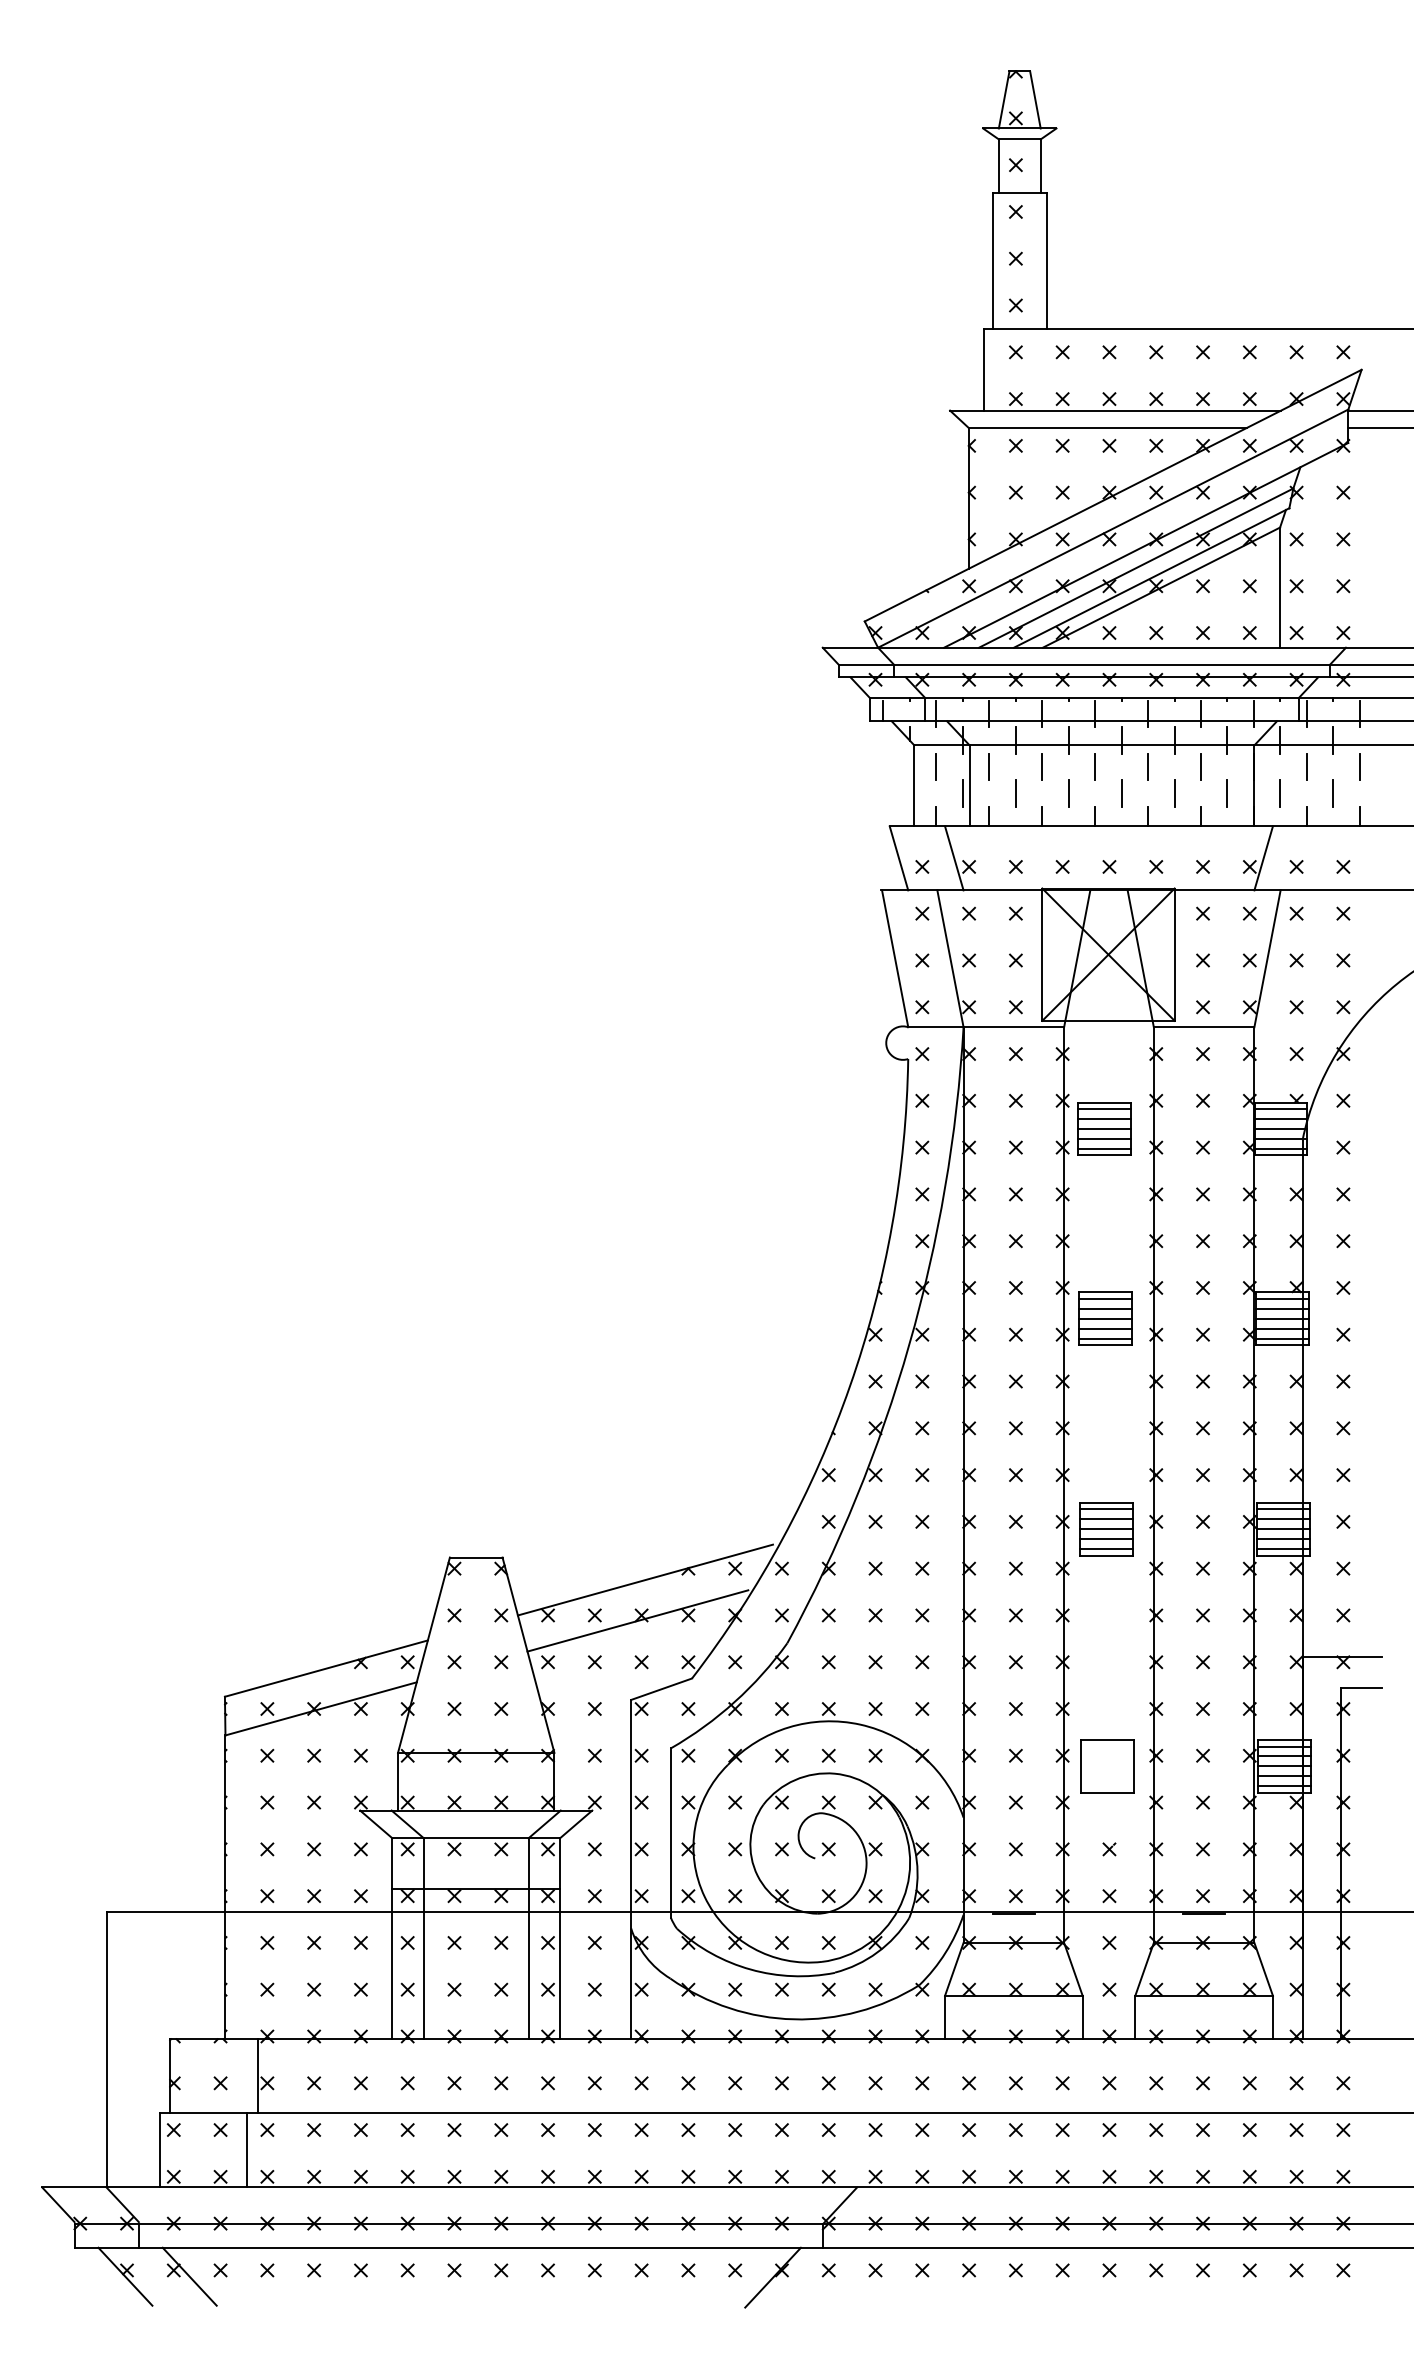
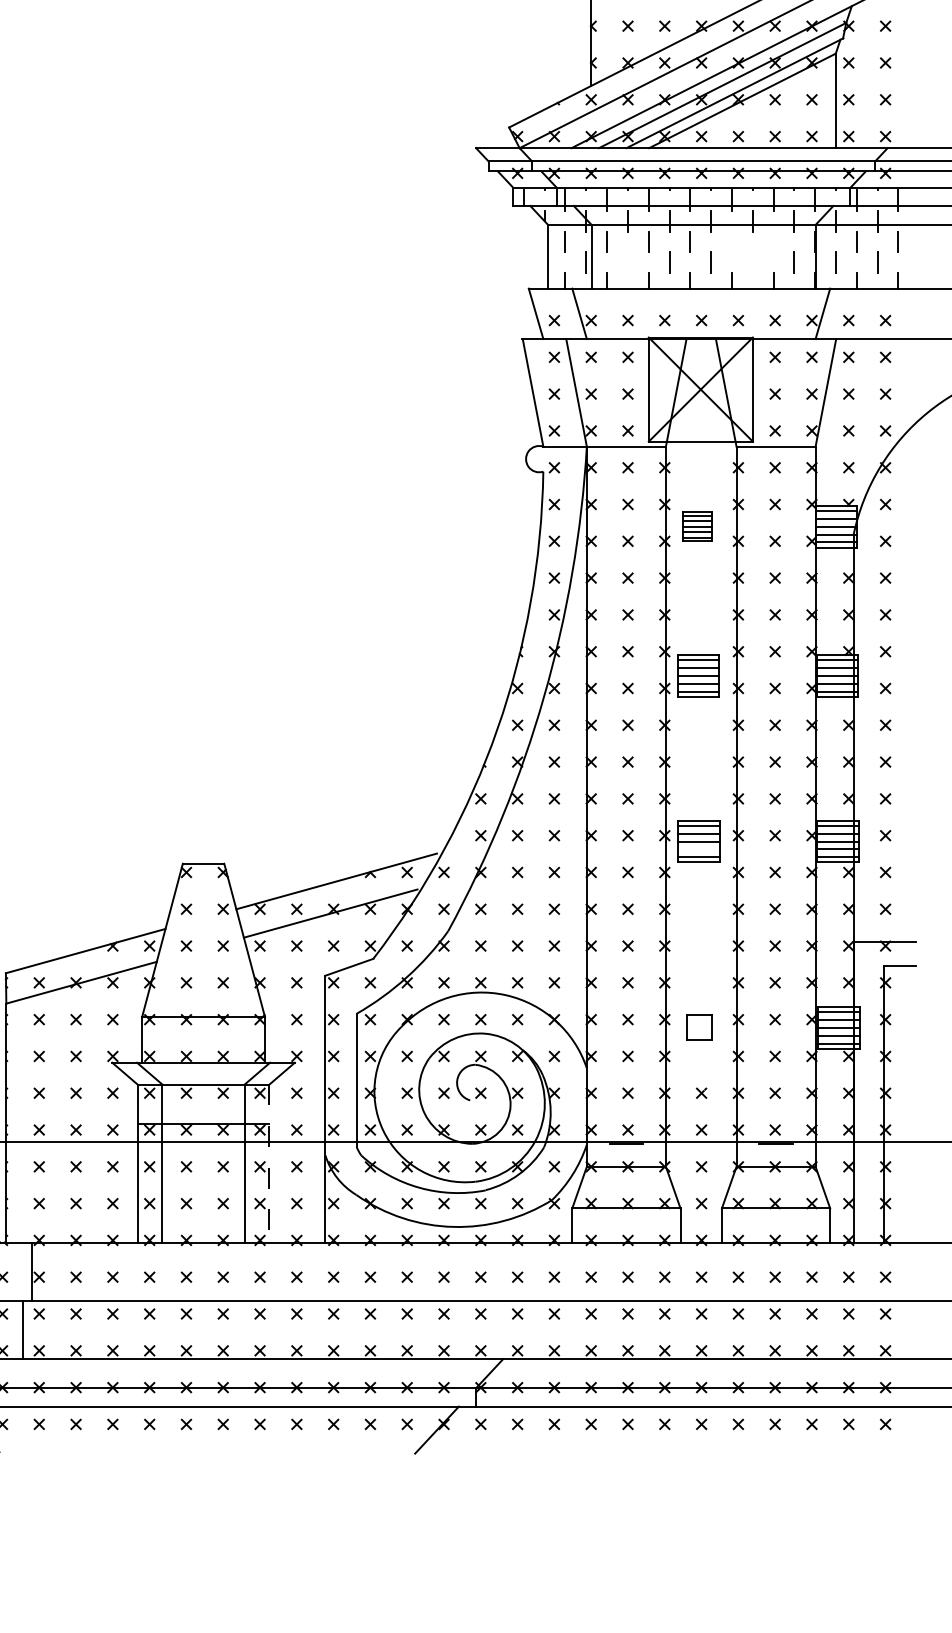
line: (1148, 766) -> (732, 241), removed
line: (1200, 766) -> (773, 241), removed
line: (1015, 793) -> (627, 262), removed
line: (1174, 793) -> (752, 262), removed
part: (1104, 1128) -> (697, 526), size x0.7
line: (1105, 1539) -> (698, 849), removed
part: (1107, 1766) -> (700, 1028), size x0.6
line: (559, 1939) -> (269, 1164), solid -> dashed

